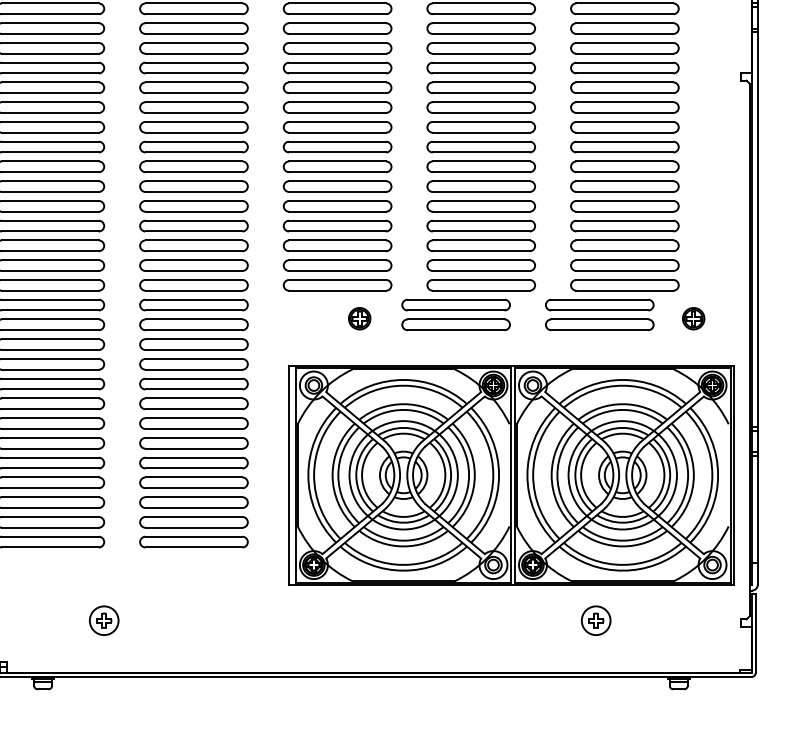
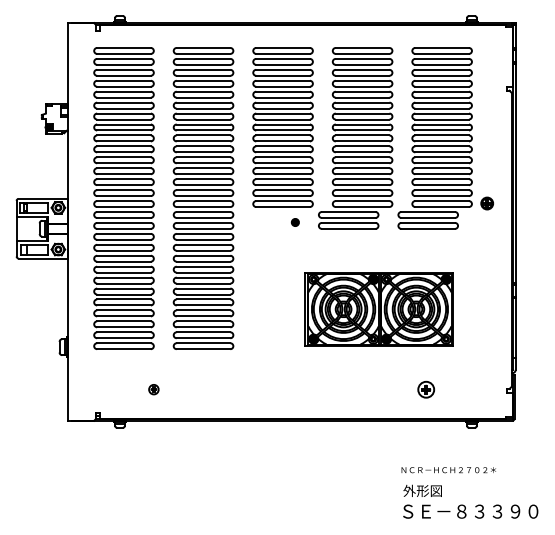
part: (360, 318) -> (295, 222), size x0.6
part: (694, 318) -> (487, 203), moved
part: (511, 475) -> (379, 309), size x0.6
part: (103, 620) -> (153, 389), size x0.6

